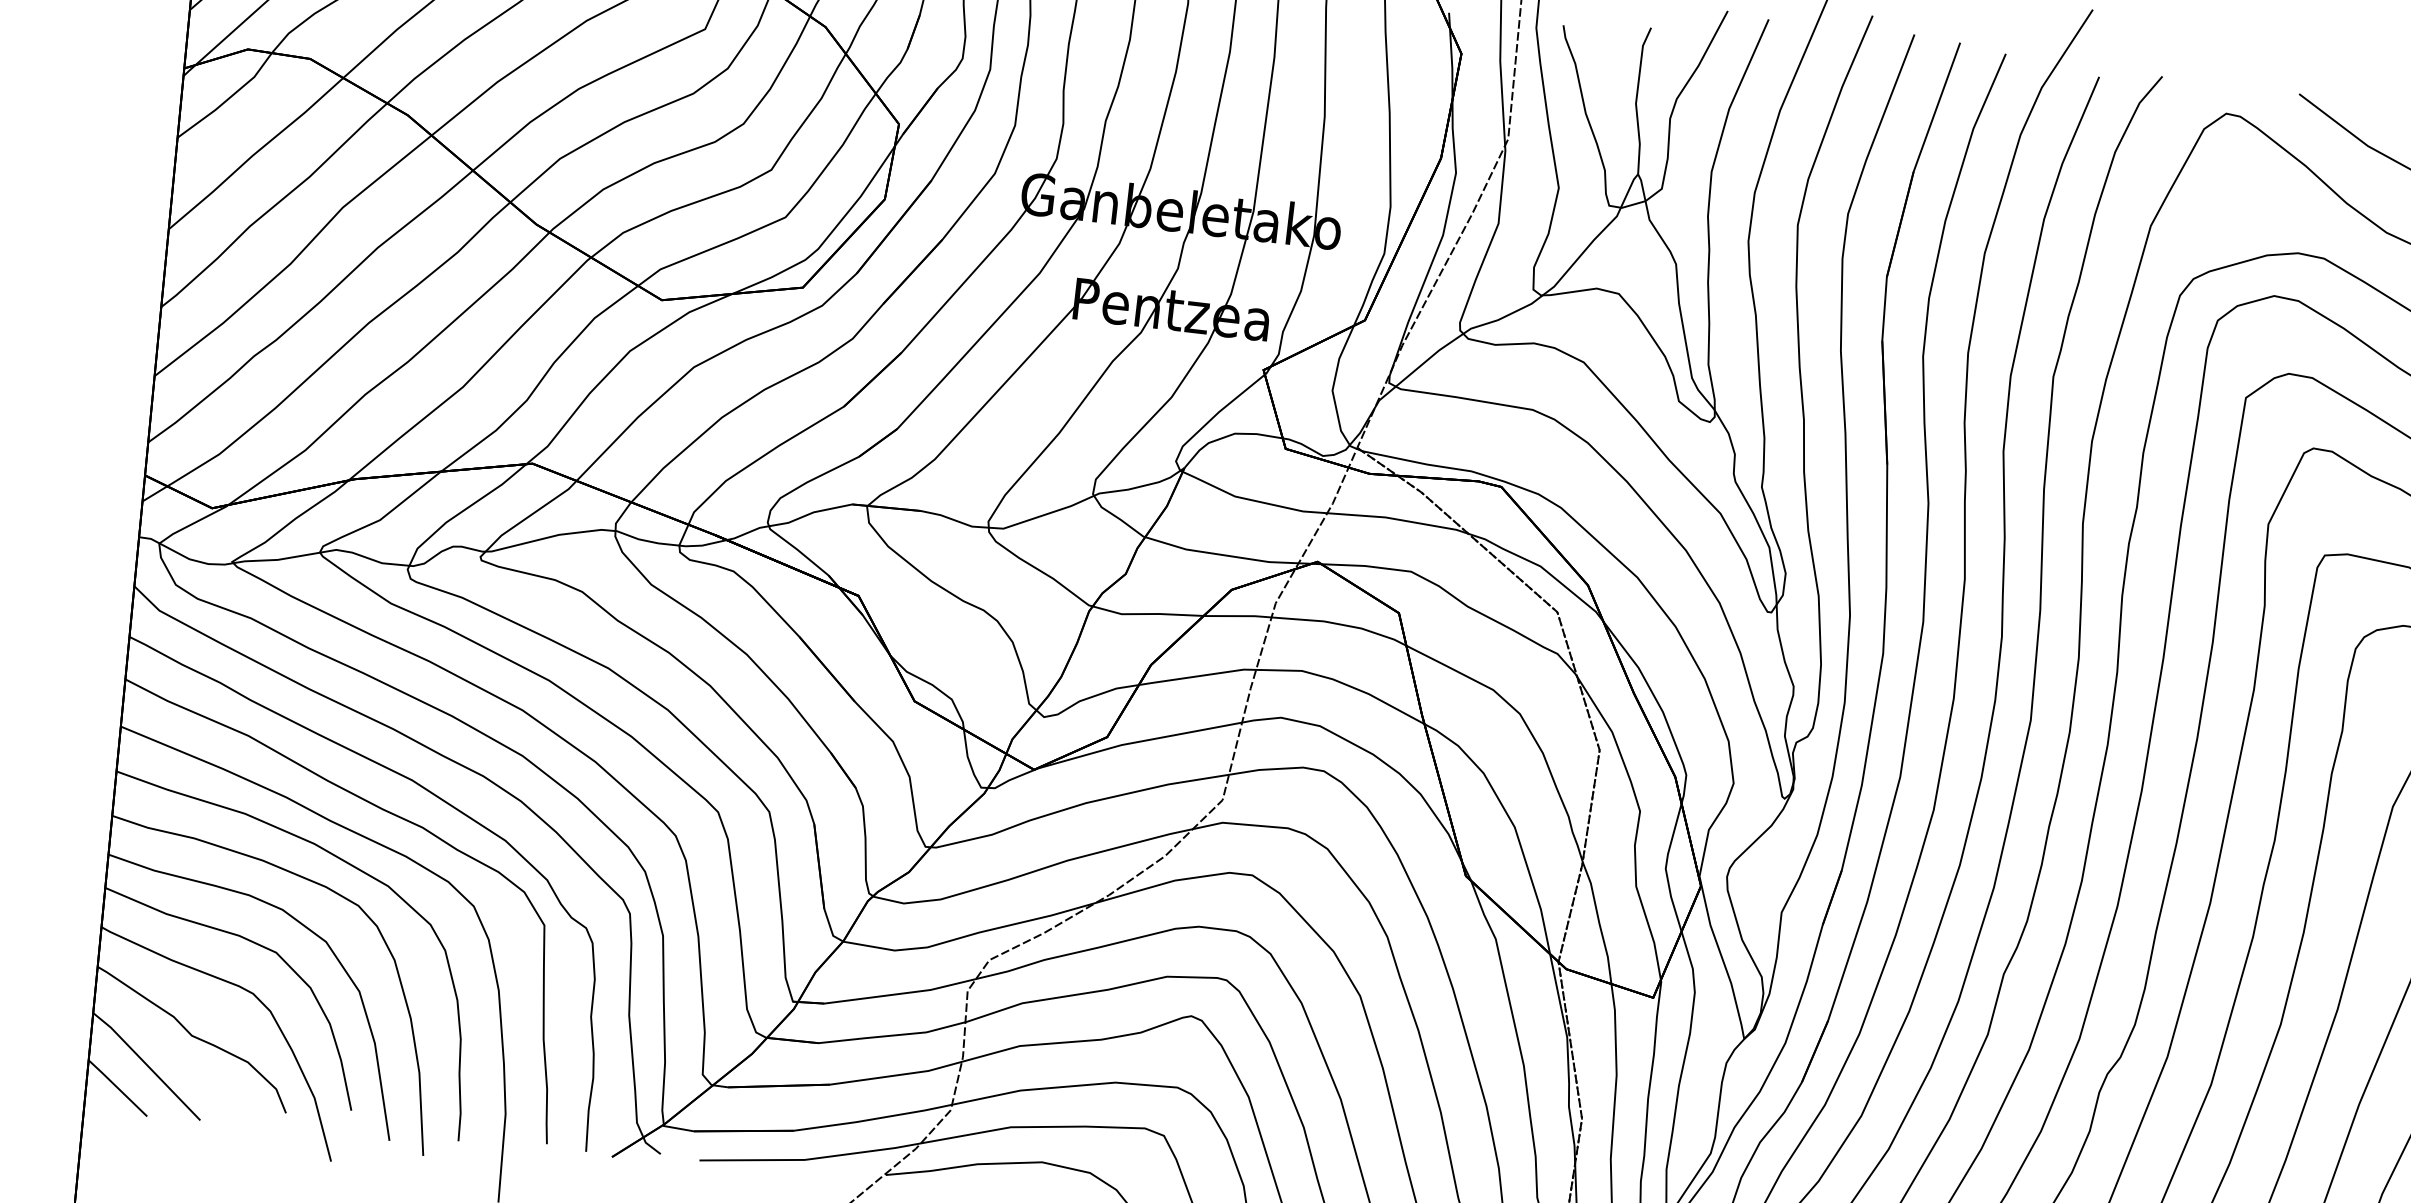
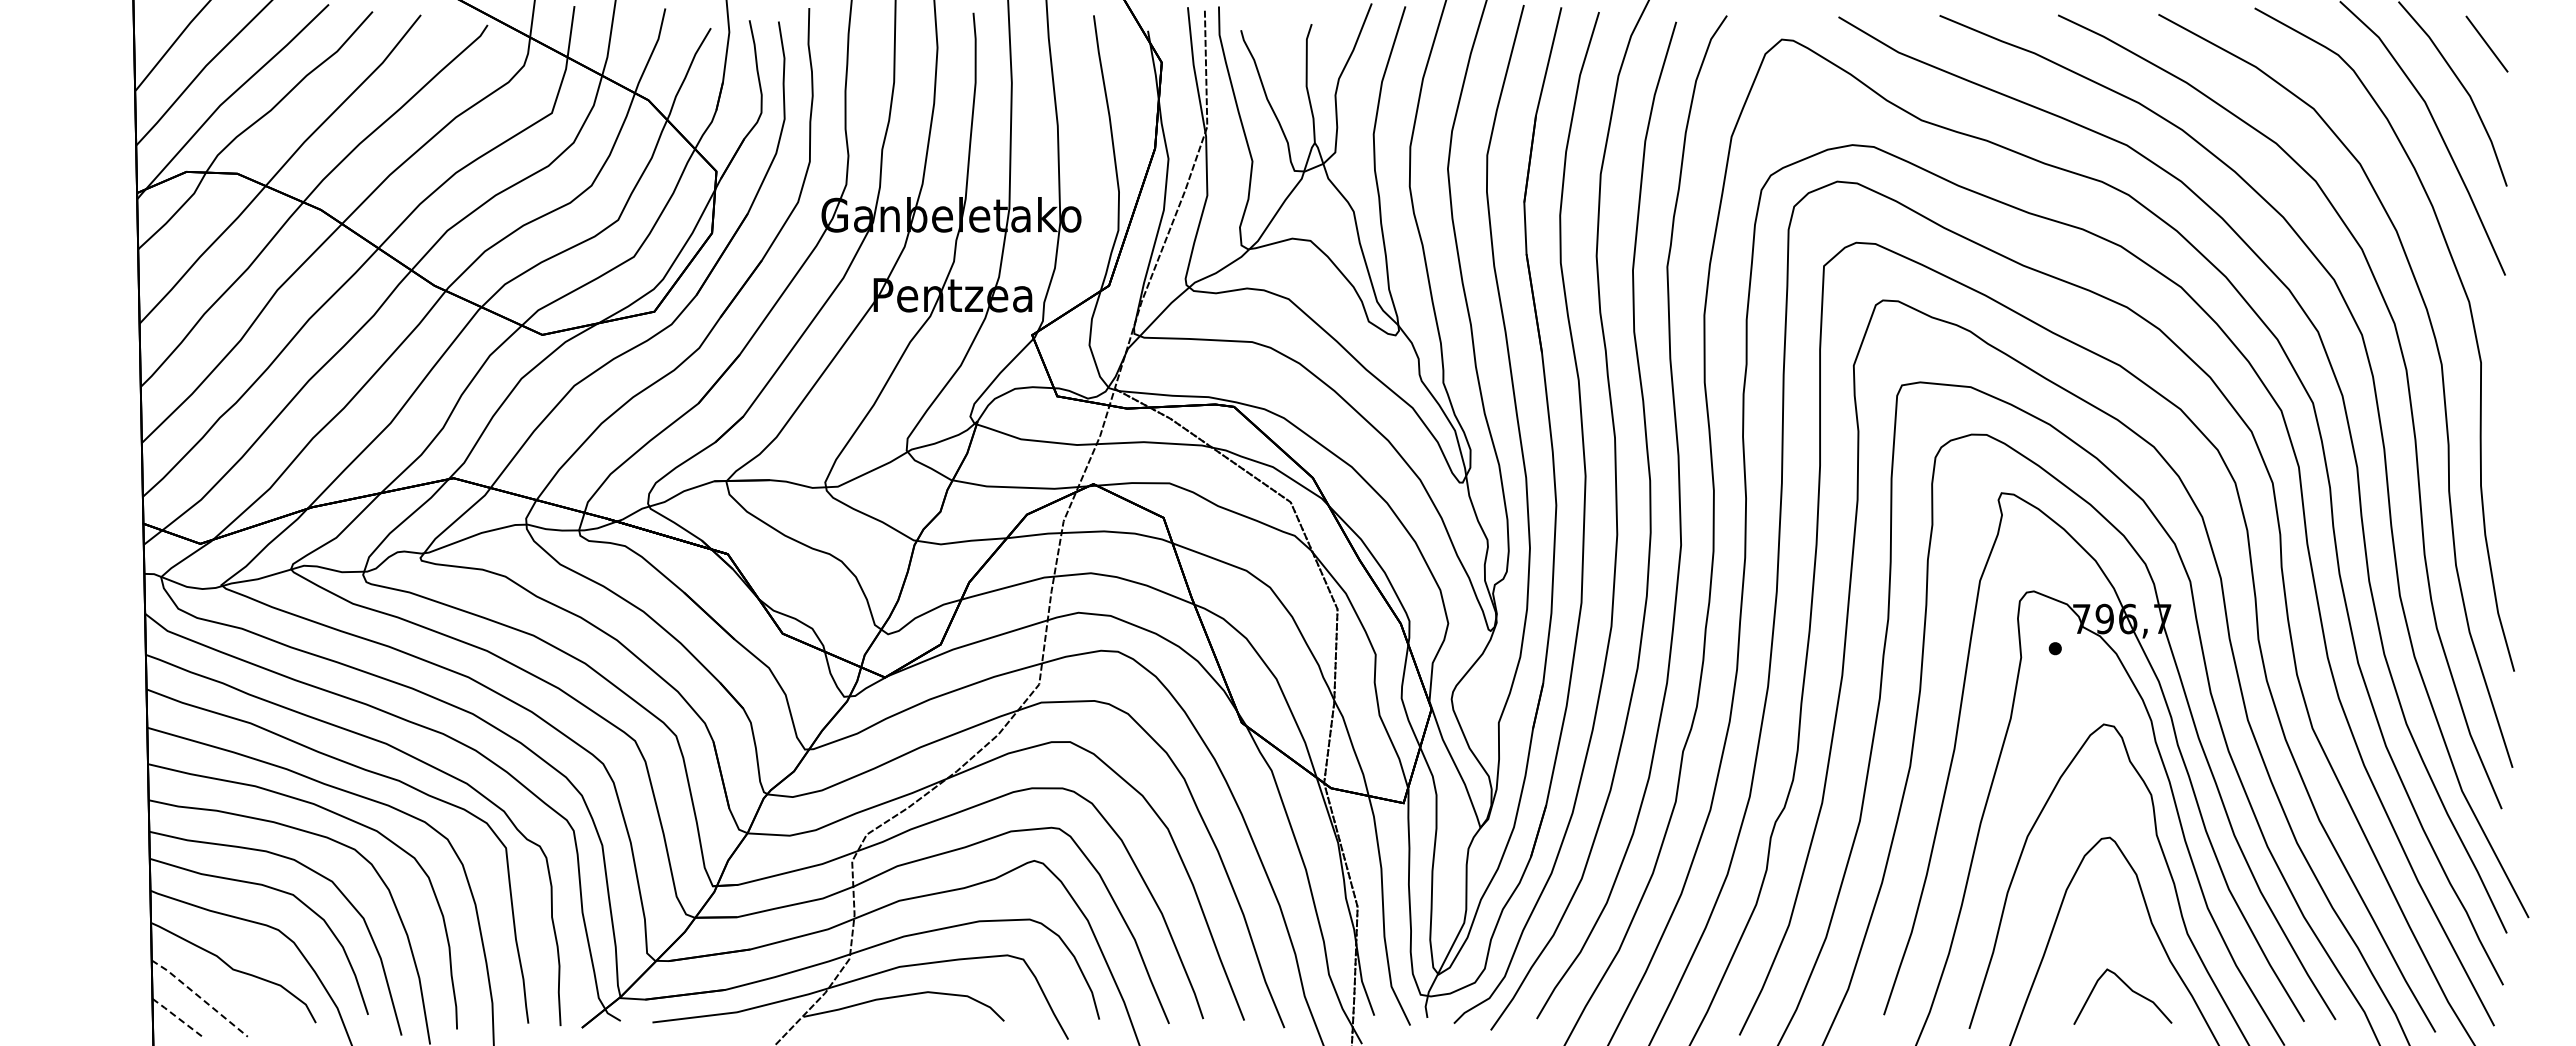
line: (147, 1065) -> (200, 997), solid -> dashed
line: (117, 1088) -> (178, 1018), solid -> dashed

